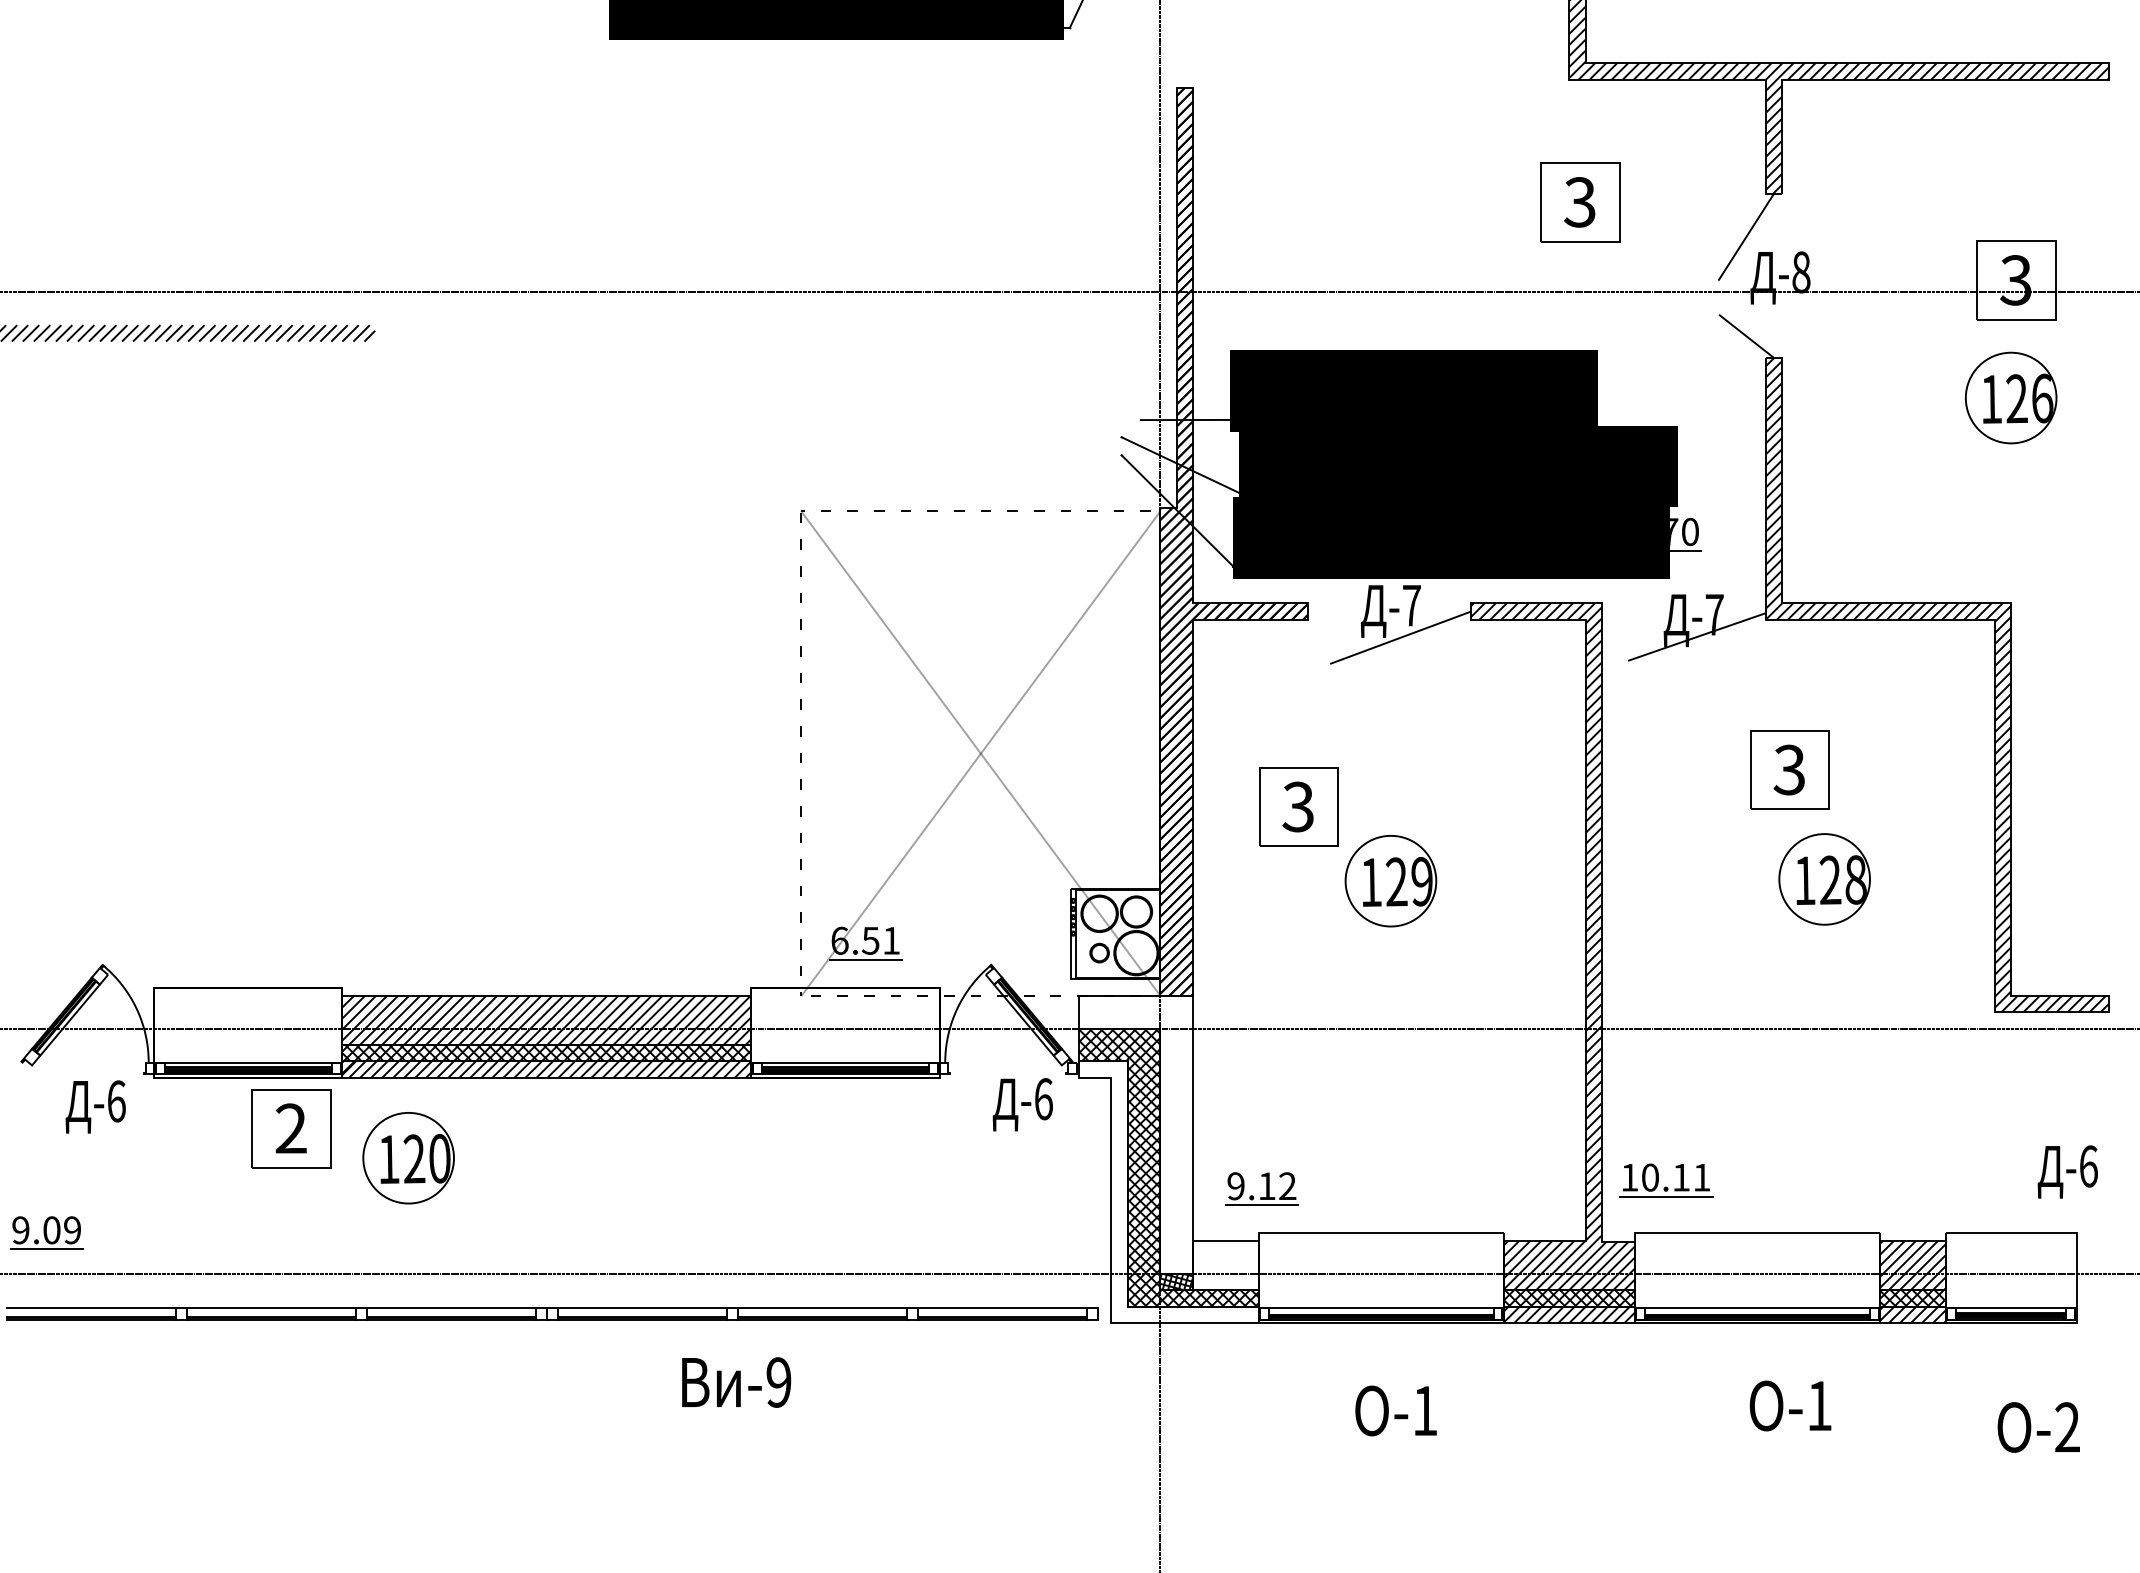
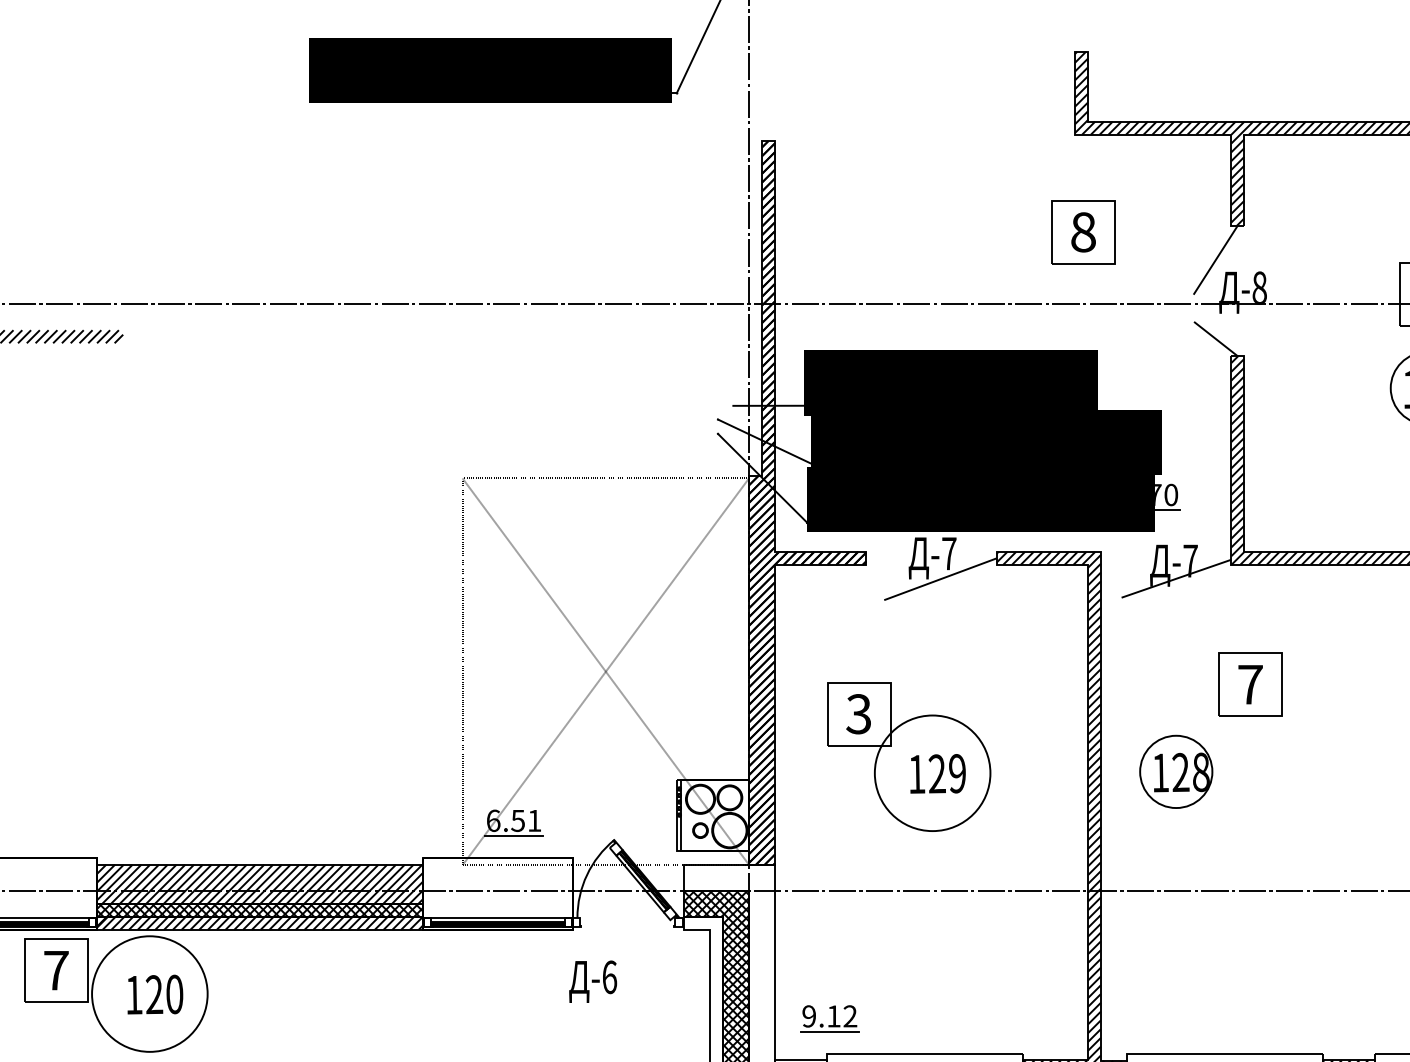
text: (1579, 202) -> (1082, 232), 3 -> 8
text: (1789, 769) -> (1250, 684), 3 -> 7
part: (1824, 879) -> (1176, 771), moved
circle: (1390, 880) -> (932, 772), size x1.6
text: (1022, 1104) -> (592, 981), moved
text: (290, 1128) -> (55, 970), 2 -> 7
circle: (408, 1157) -> (149, 993), size x1.6
part: (1666, 1180) -> (1152, 1011), removed

